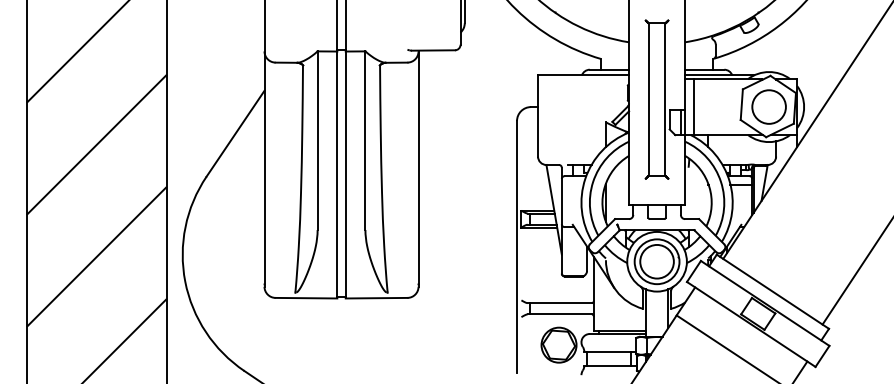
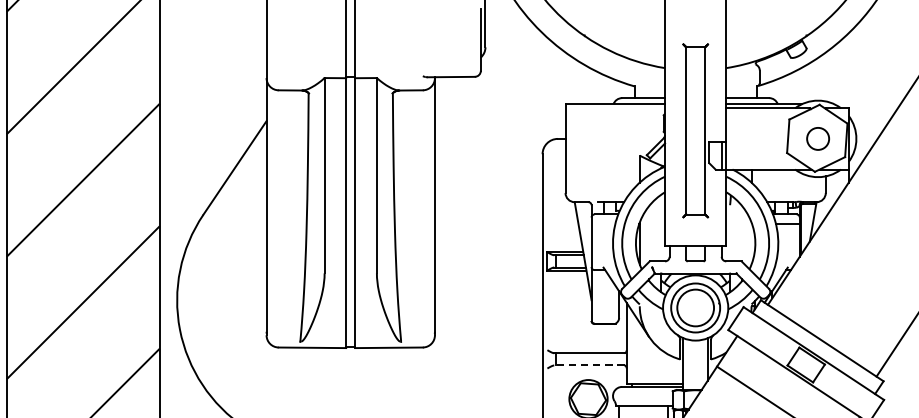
circle: (768, 106) -> (817, 138), size x0.6
line: (693, 107) -> (735, 139), removed
line: (559, 314) -> (589, 365), solid -> dashed

